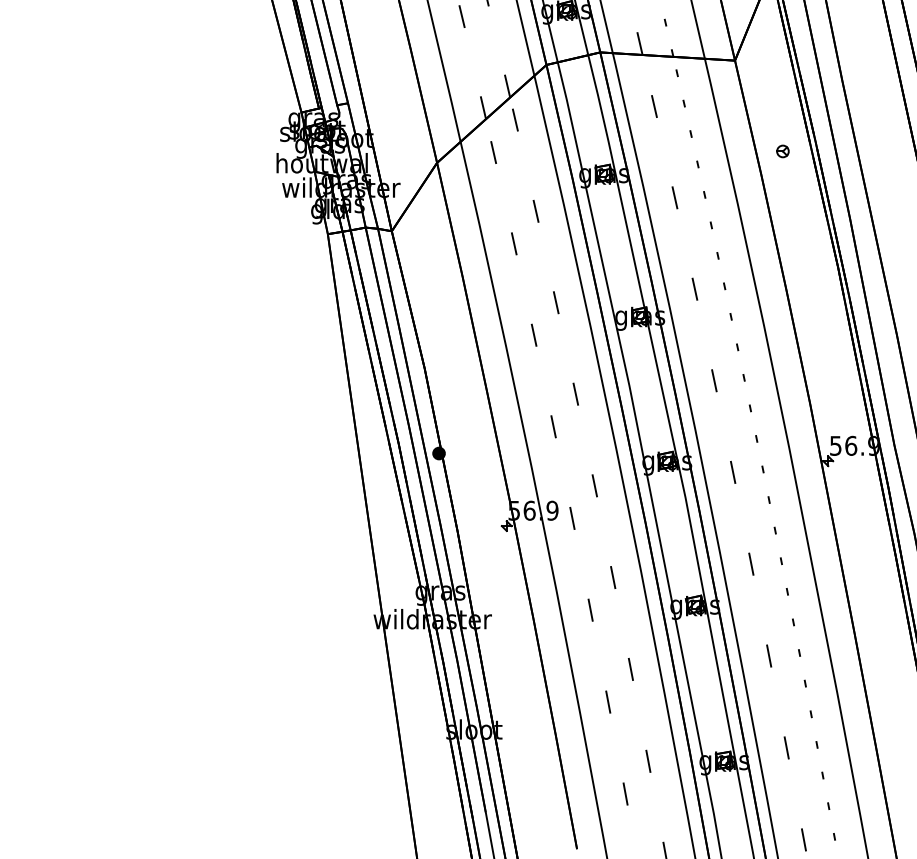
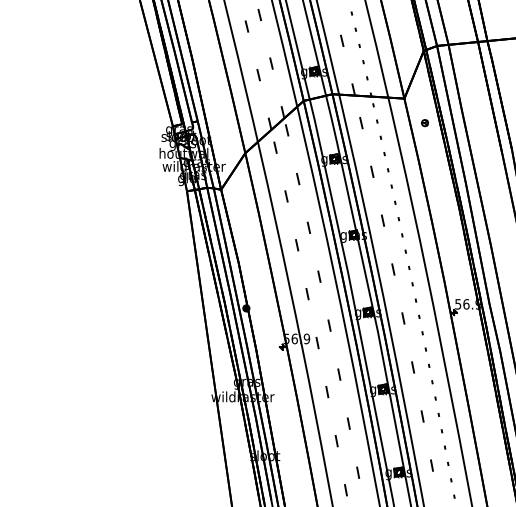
part: (782, 152) -> (424, 123), moved

